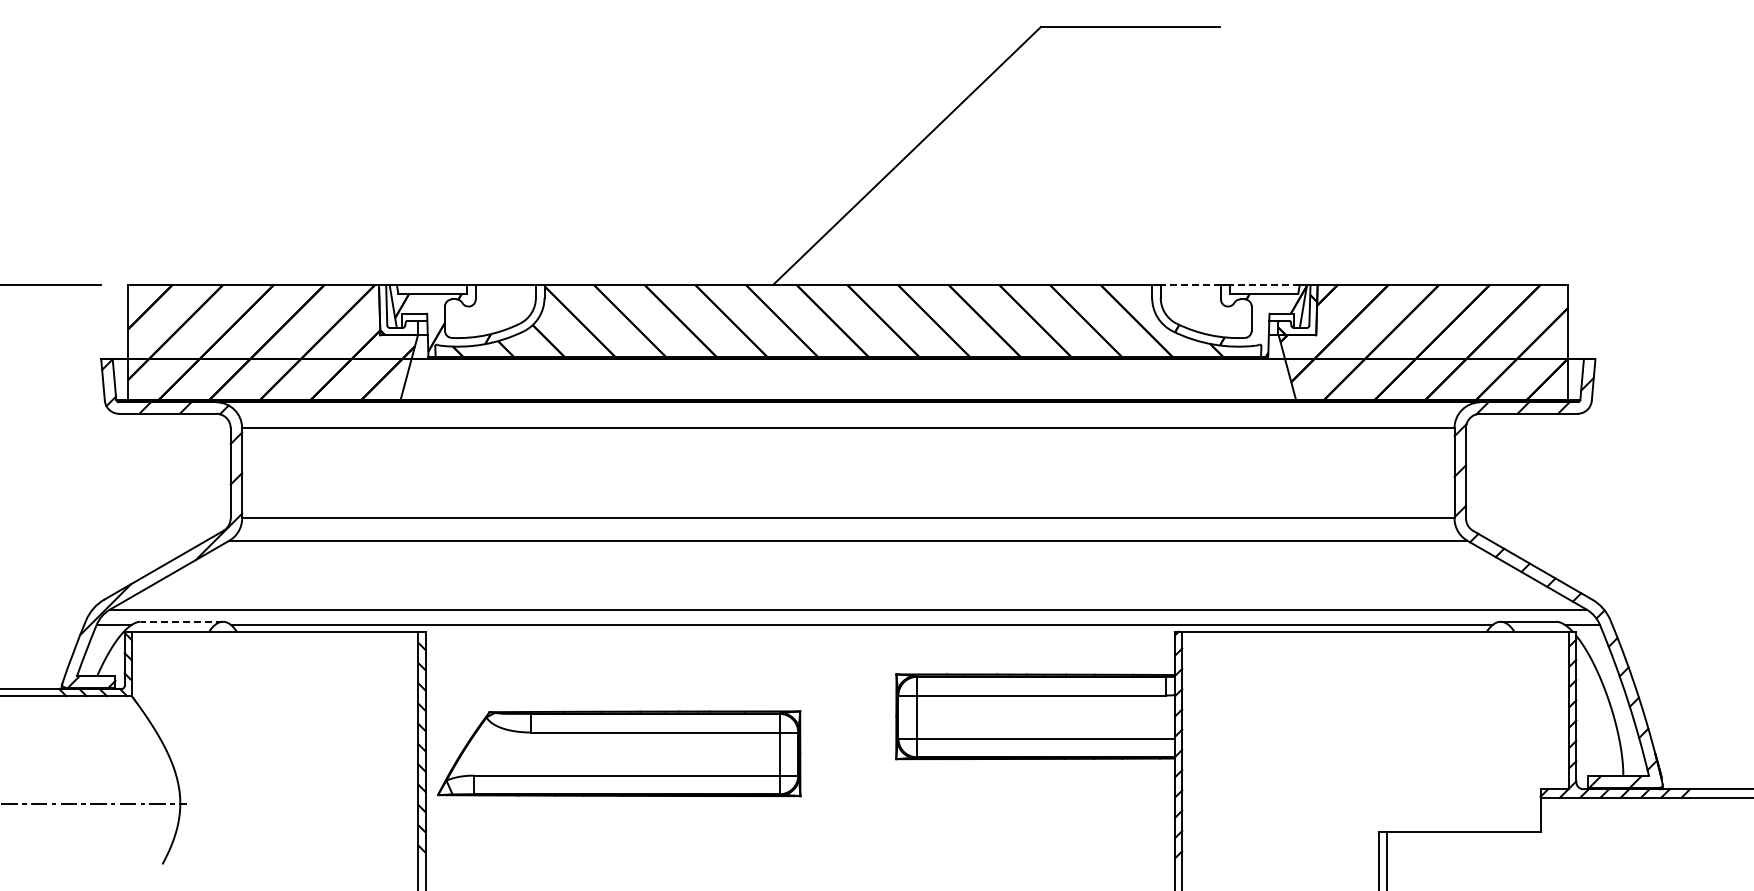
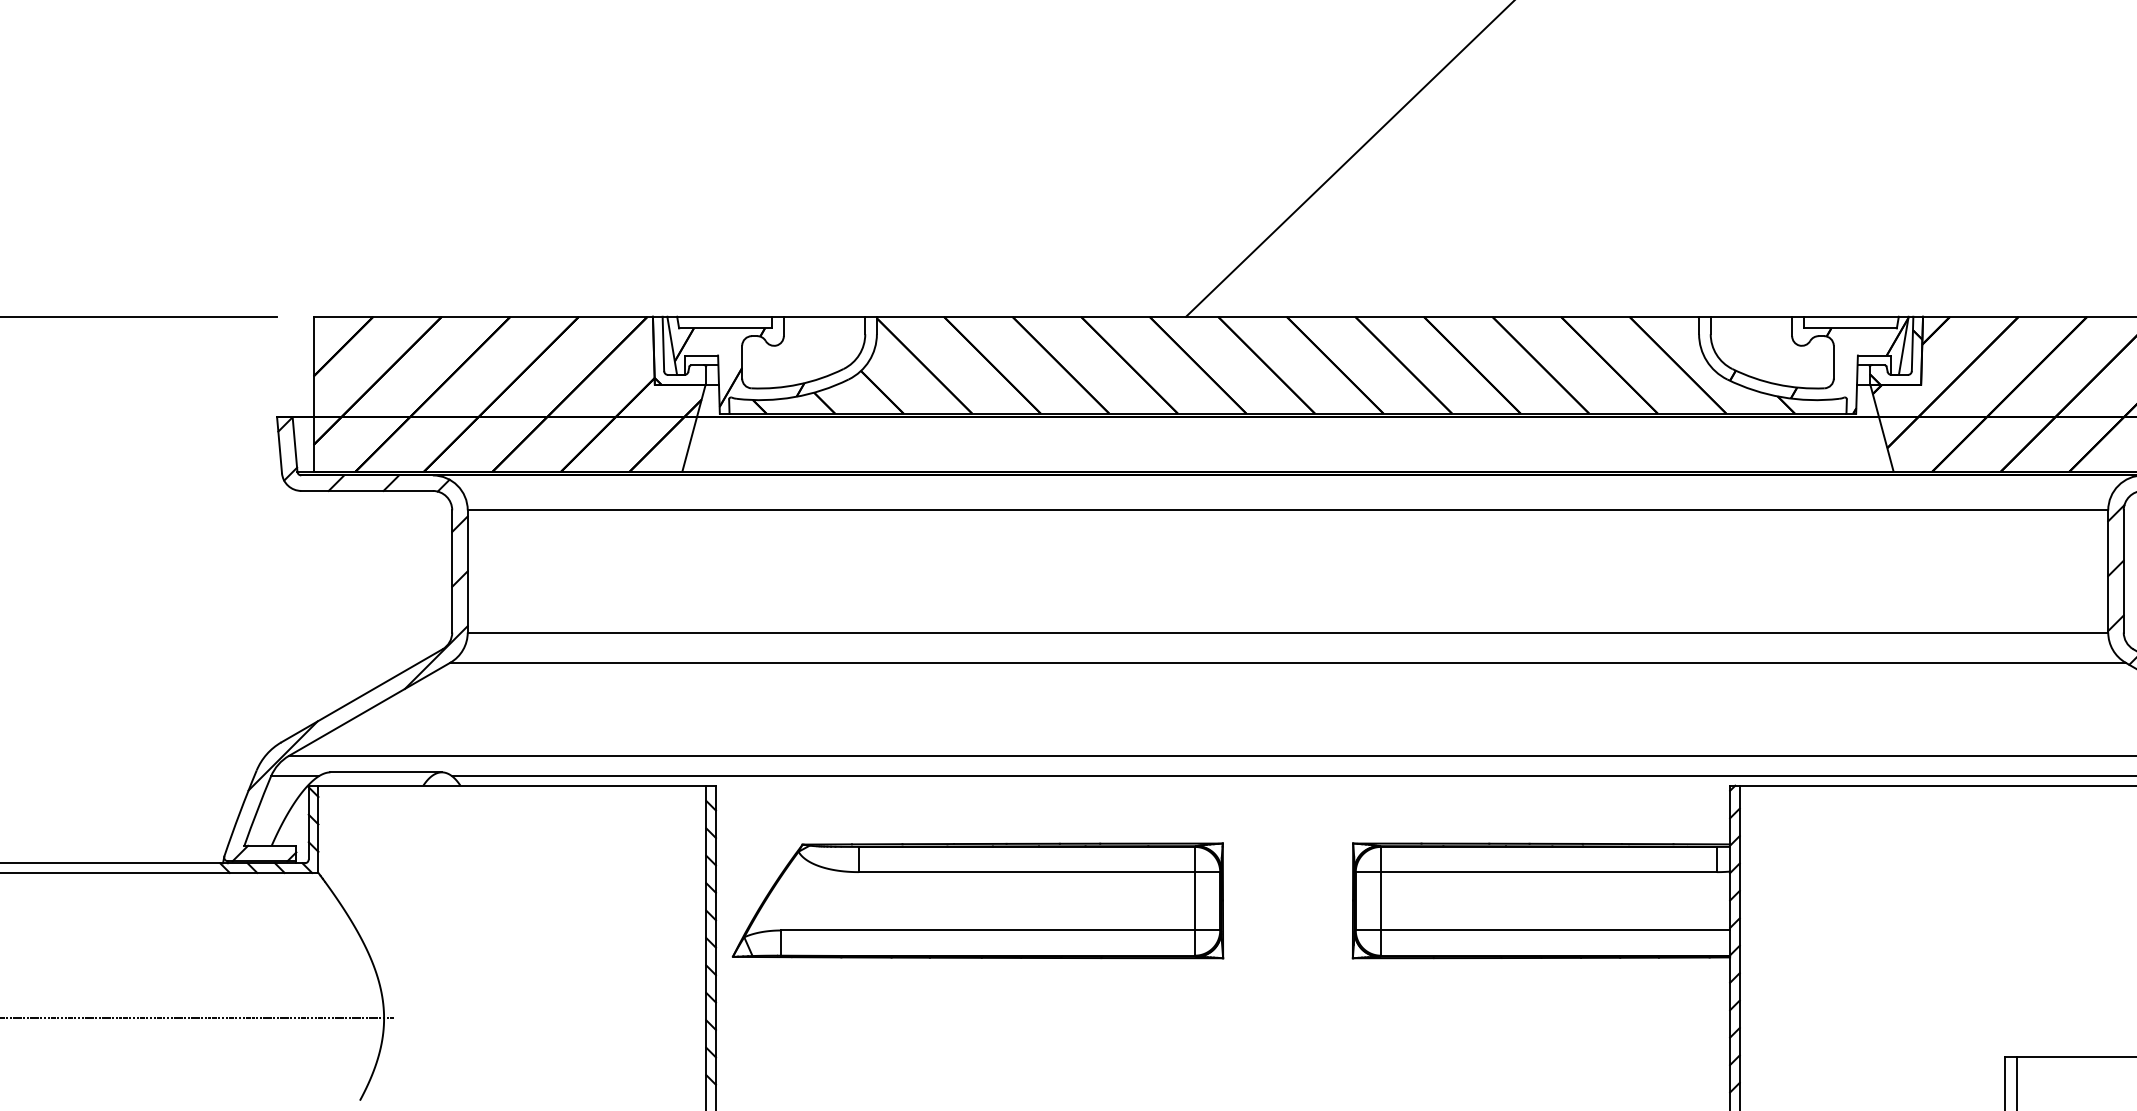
line: (1190, 285) -> (1750, 317), dashed -> solid
line: (1264, 285) -> (1851, 317), dashed -> solid
line: (181, 621) -> (385, 771), dashed -> solid
part: (619, 753) -> (978, 900), moved

